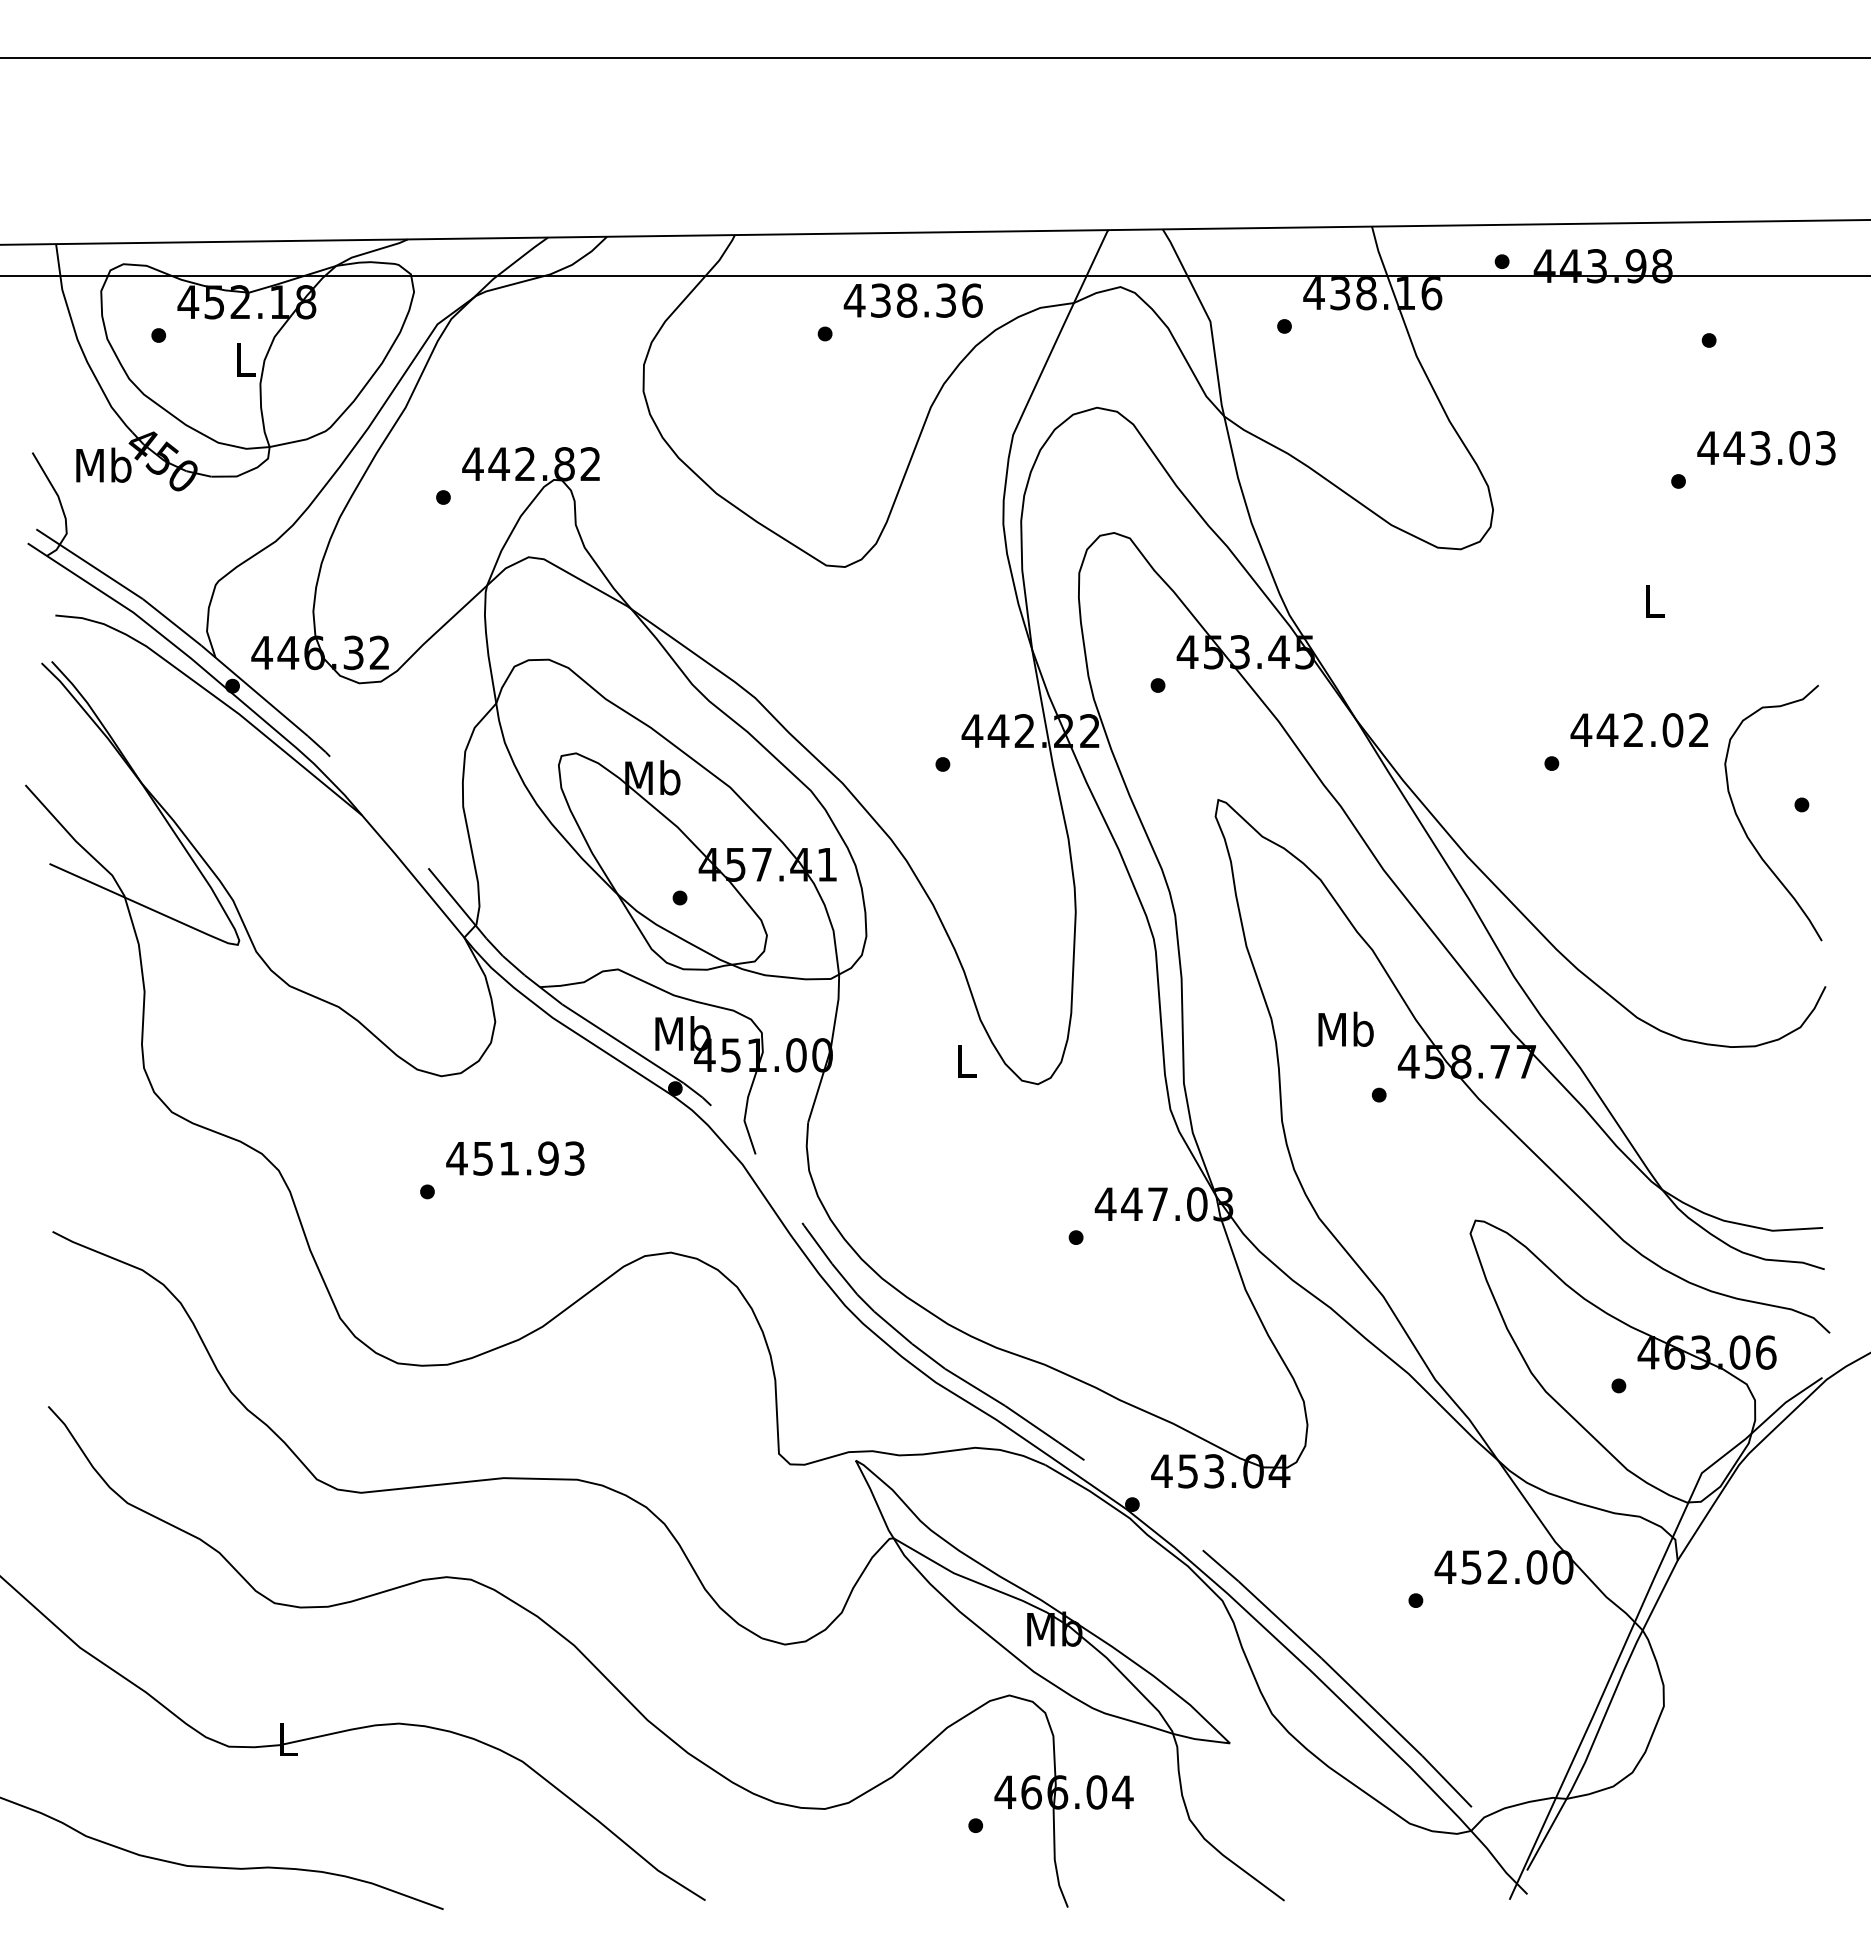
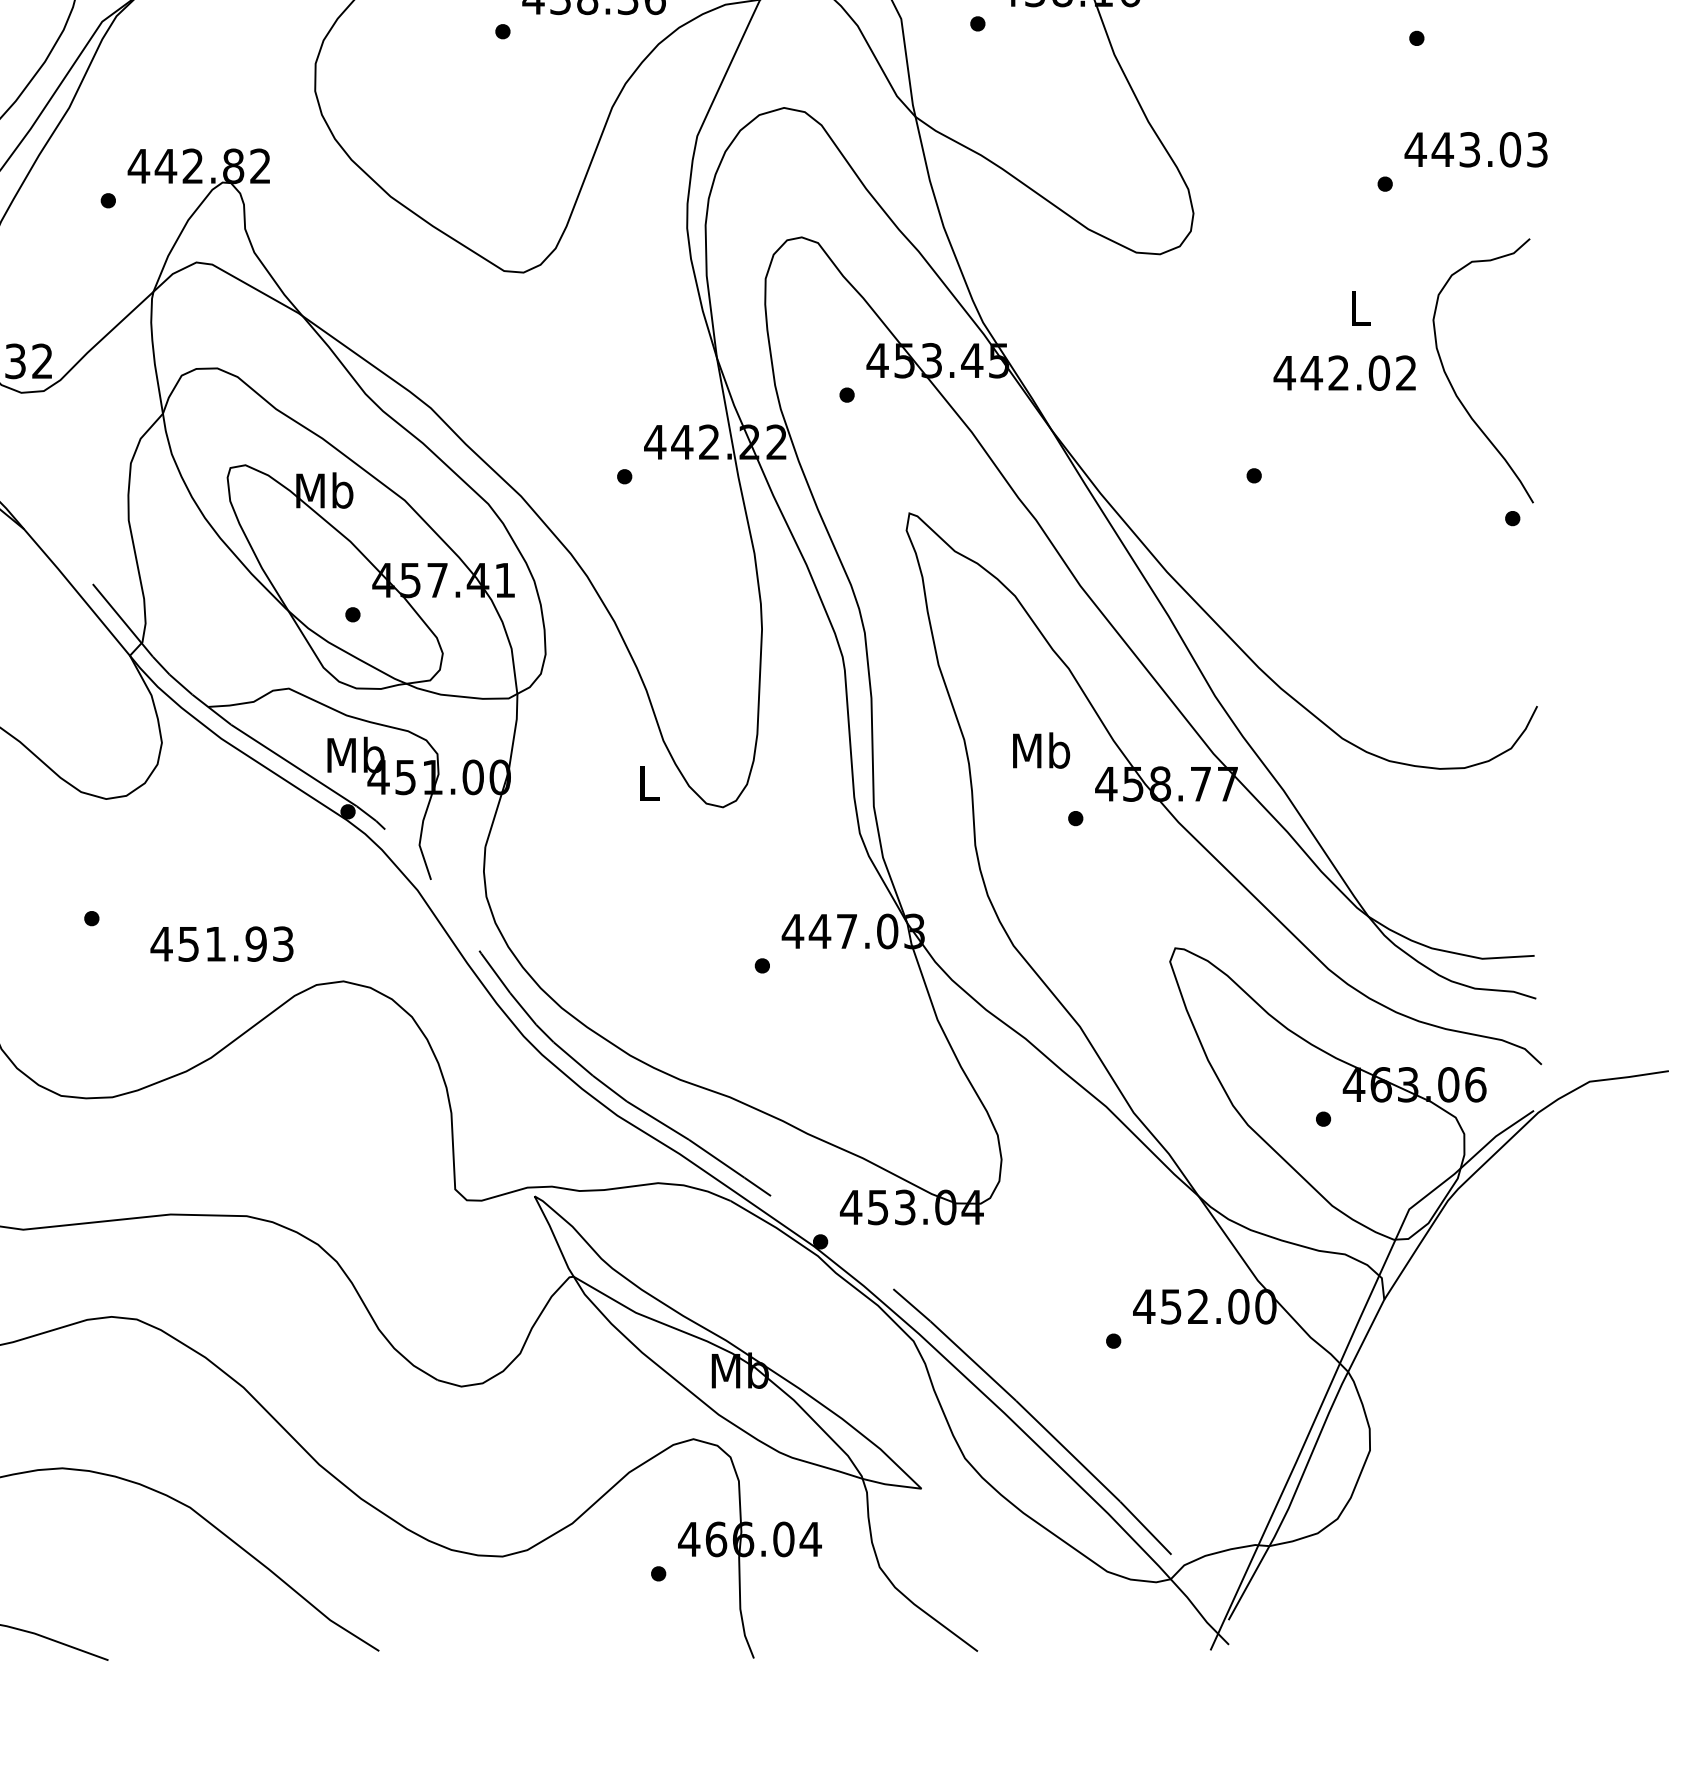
text: (1639, 730) -> (1344, 373), moved
curve: (1744, 828) -> (1453, 386), moved
text: (515, 1158) -> (222, 944), moved

